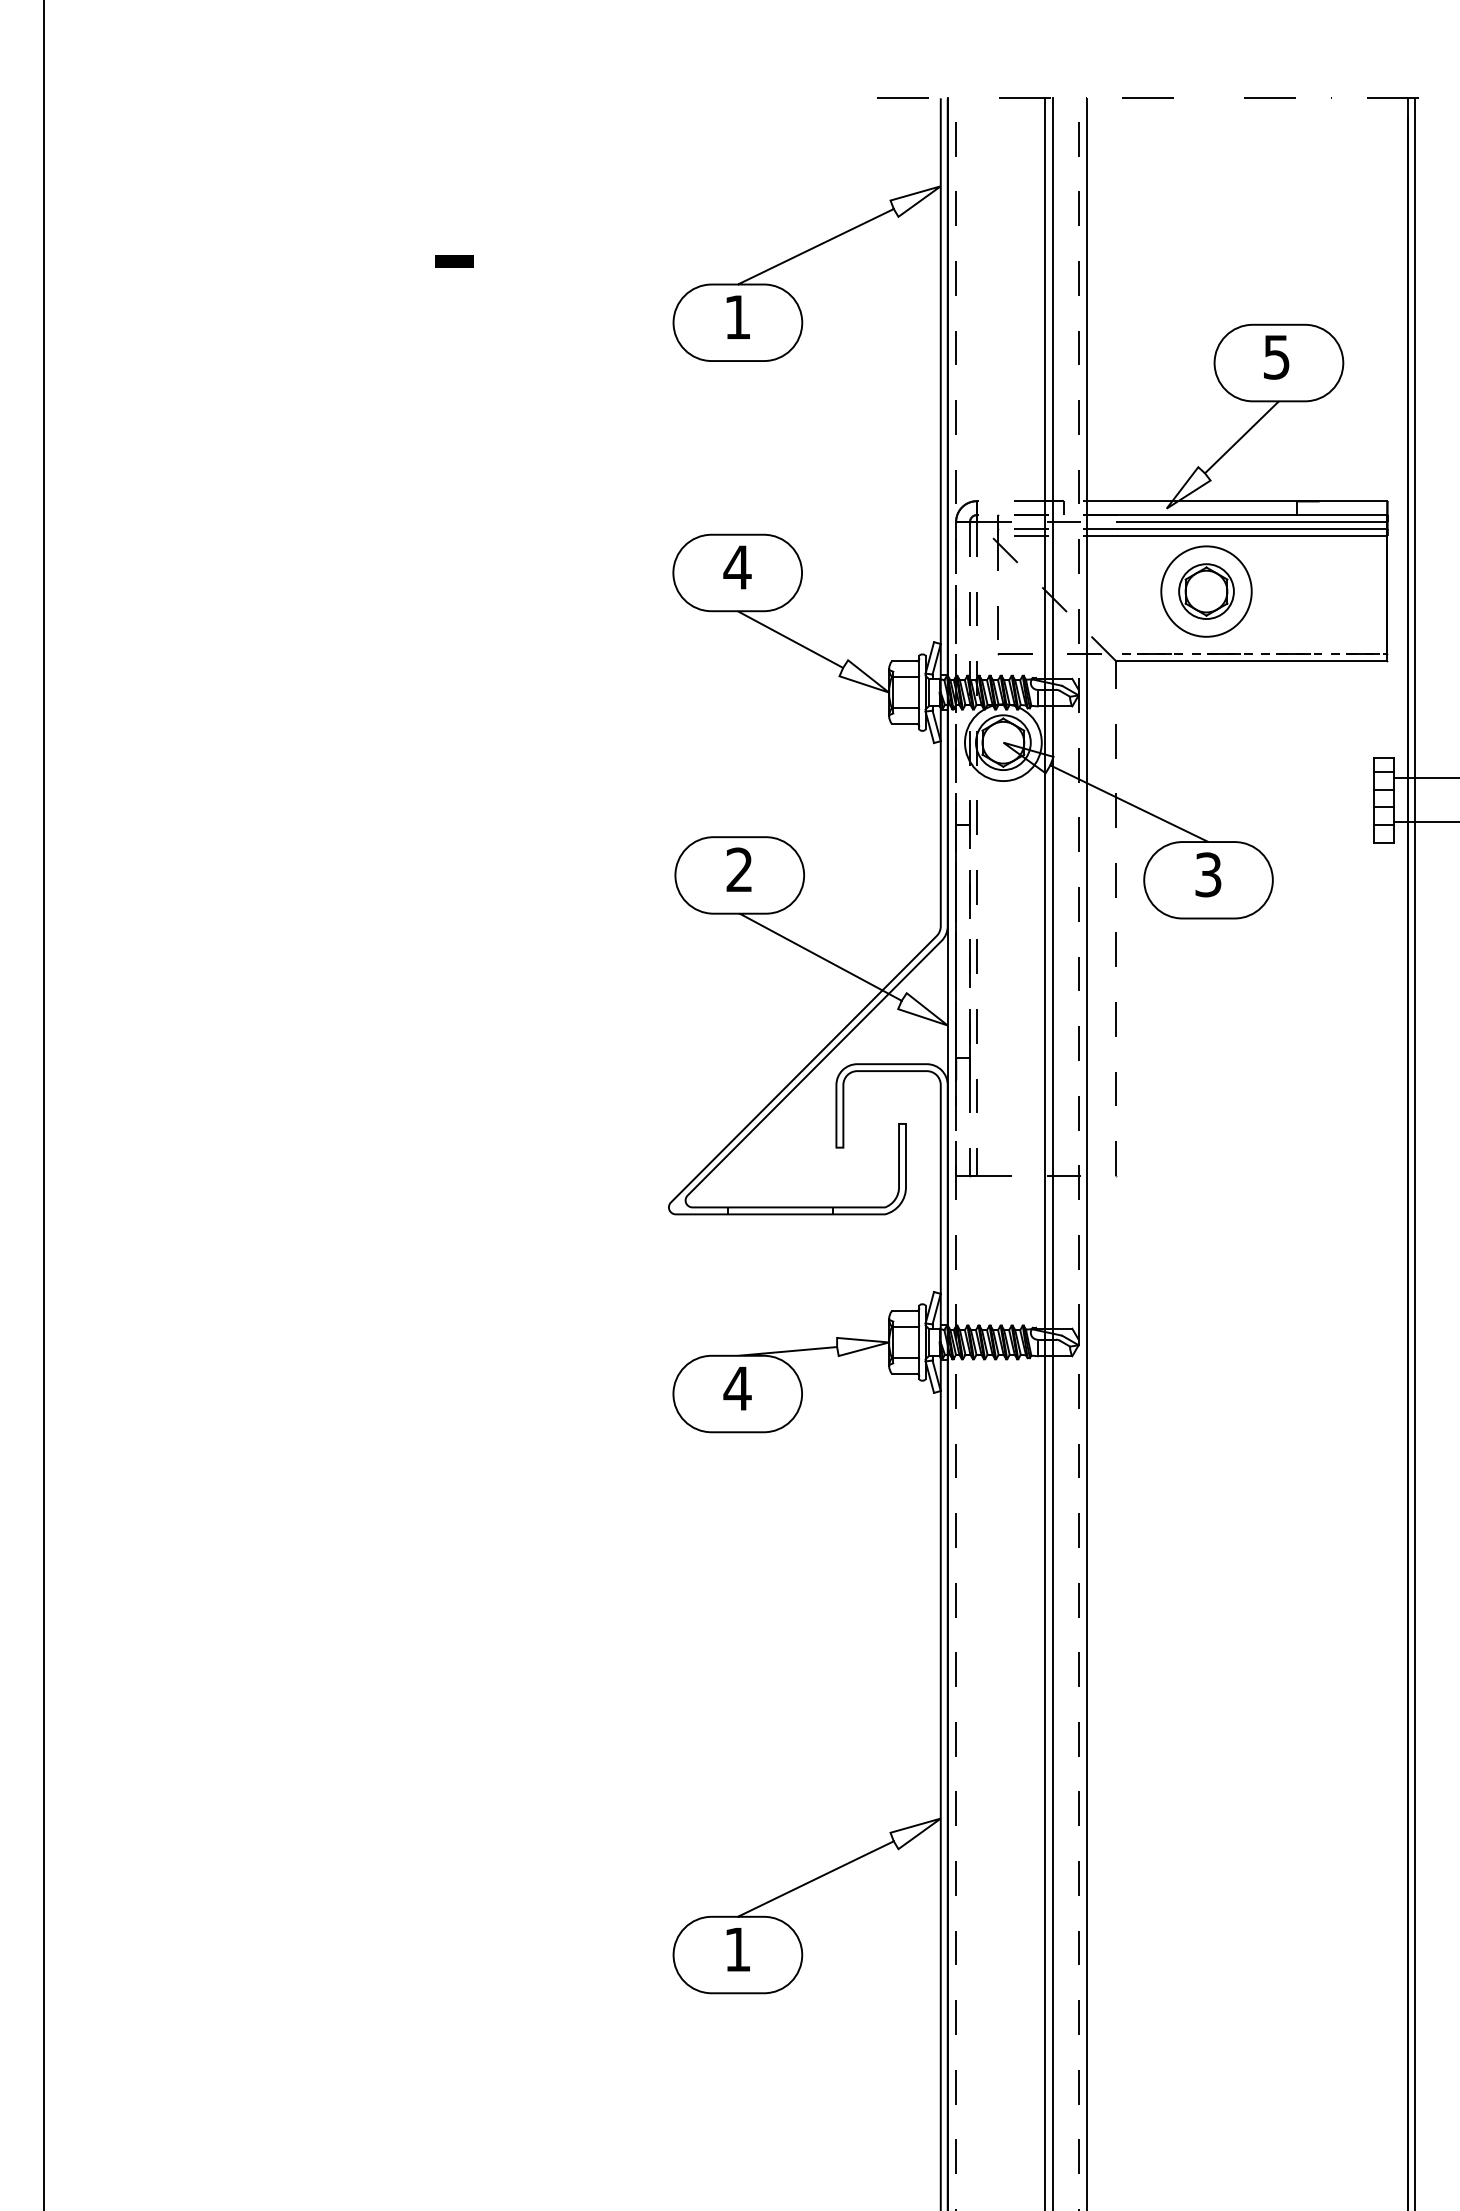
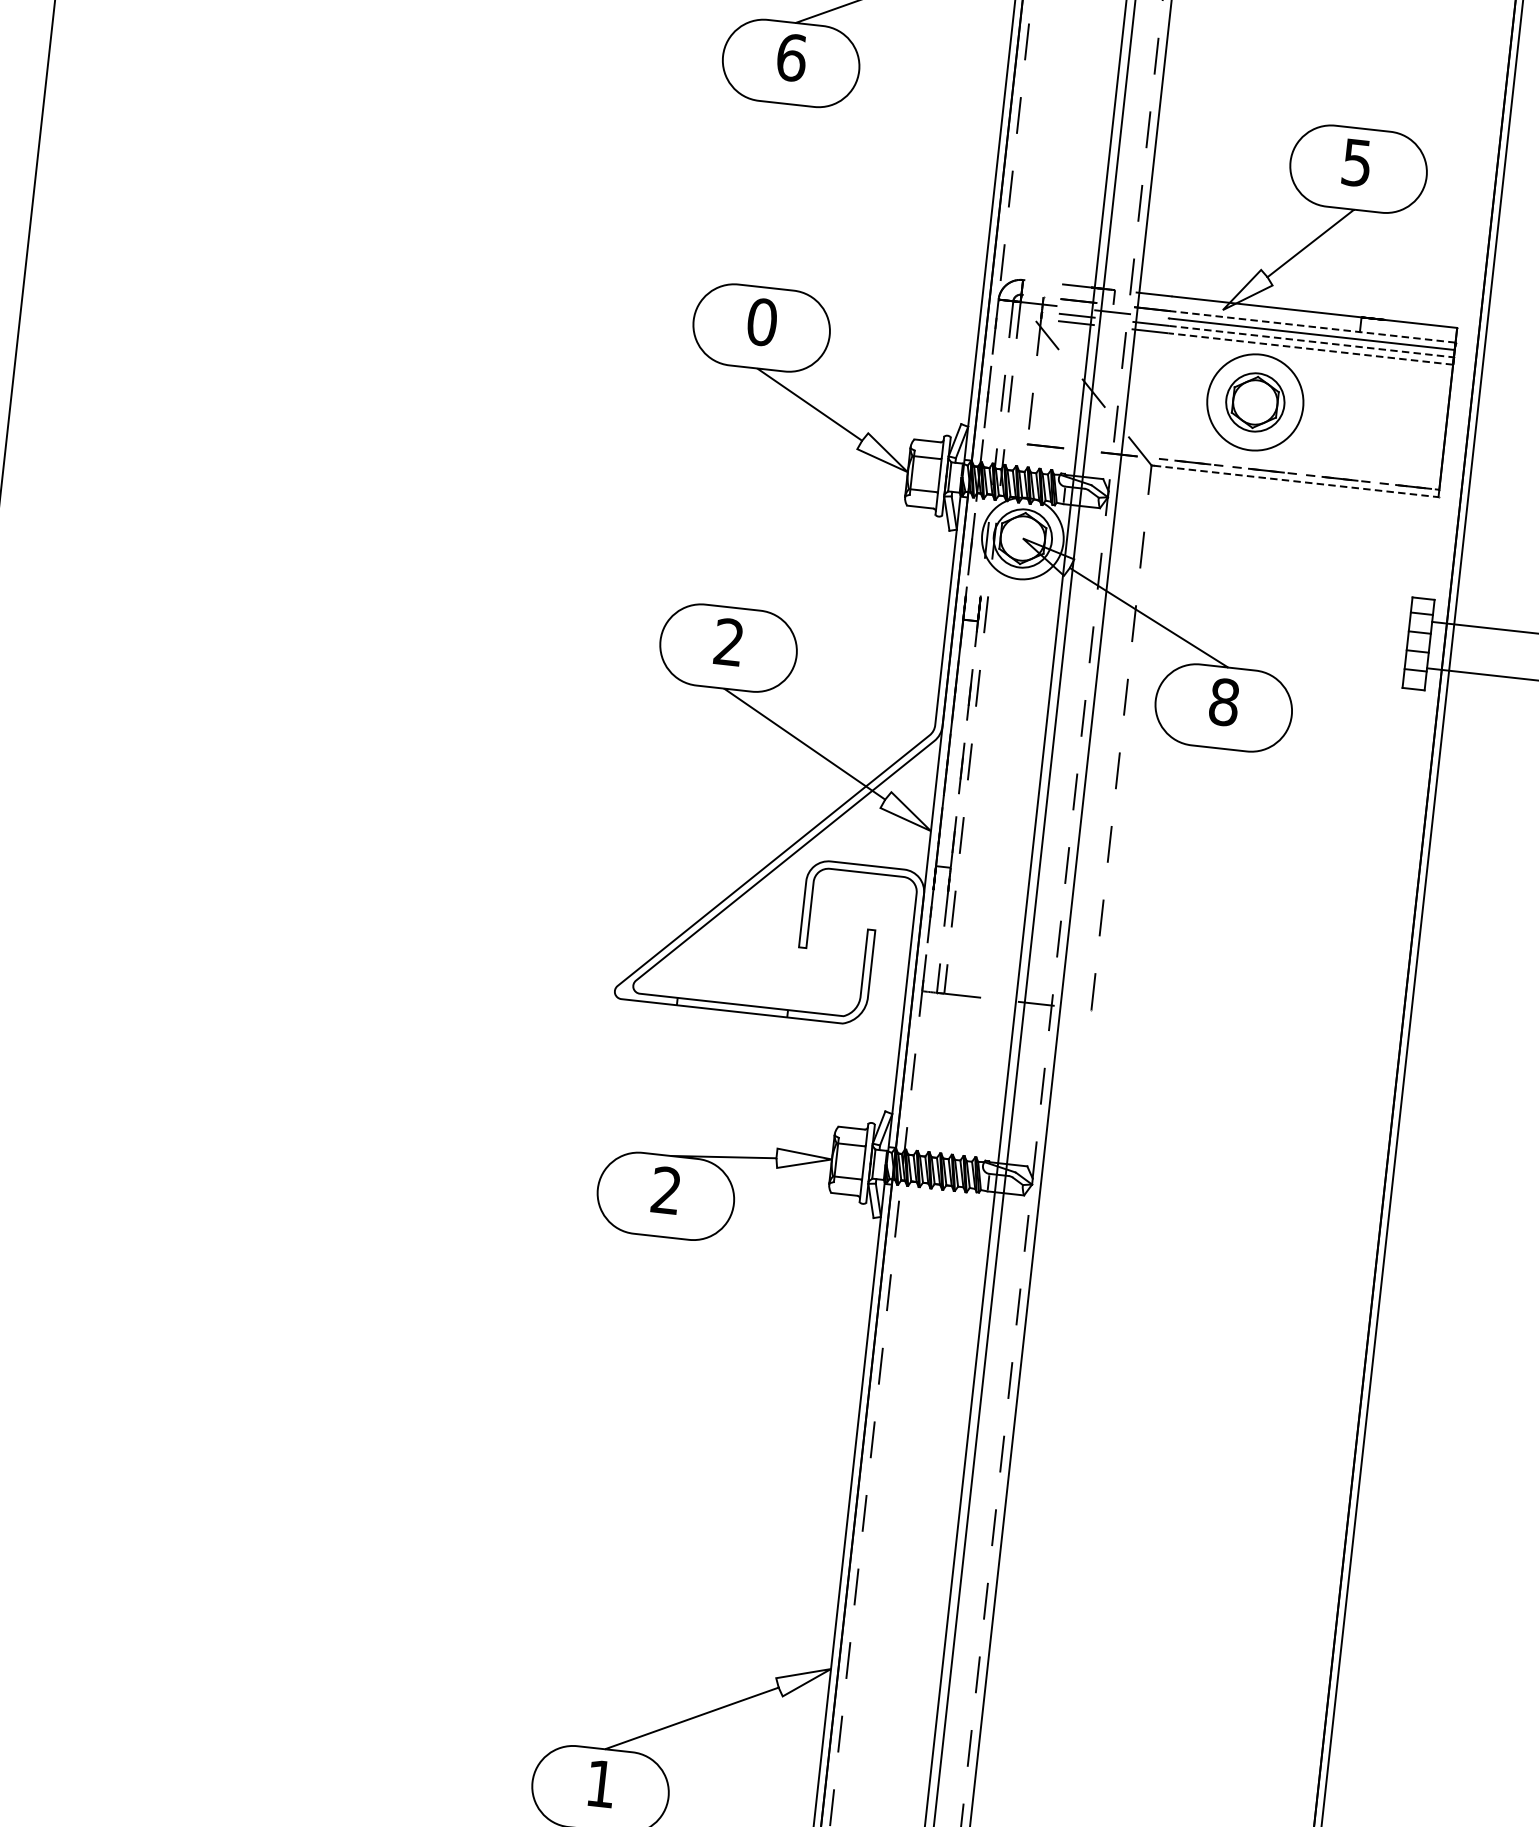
text: (737, 316) -> (791, 56), 1 -> 6
line: (1252, 515) -> (1312, 327), solid -> dashed
line: (1252, 528) -> (1311, 341), solid -> dashed
line: (1252, 535) -> (1310, 348), solid -> dashed
text: (737, 567) -> (762, 322), 4 -> 0
line: (1252, 661) -> (1295, 481), solid -> dashed
text: (1208, 874) -> (1224, 701), 3 -> 8
text: (737, 1388) -> (666, 1190), 4 -> 2

